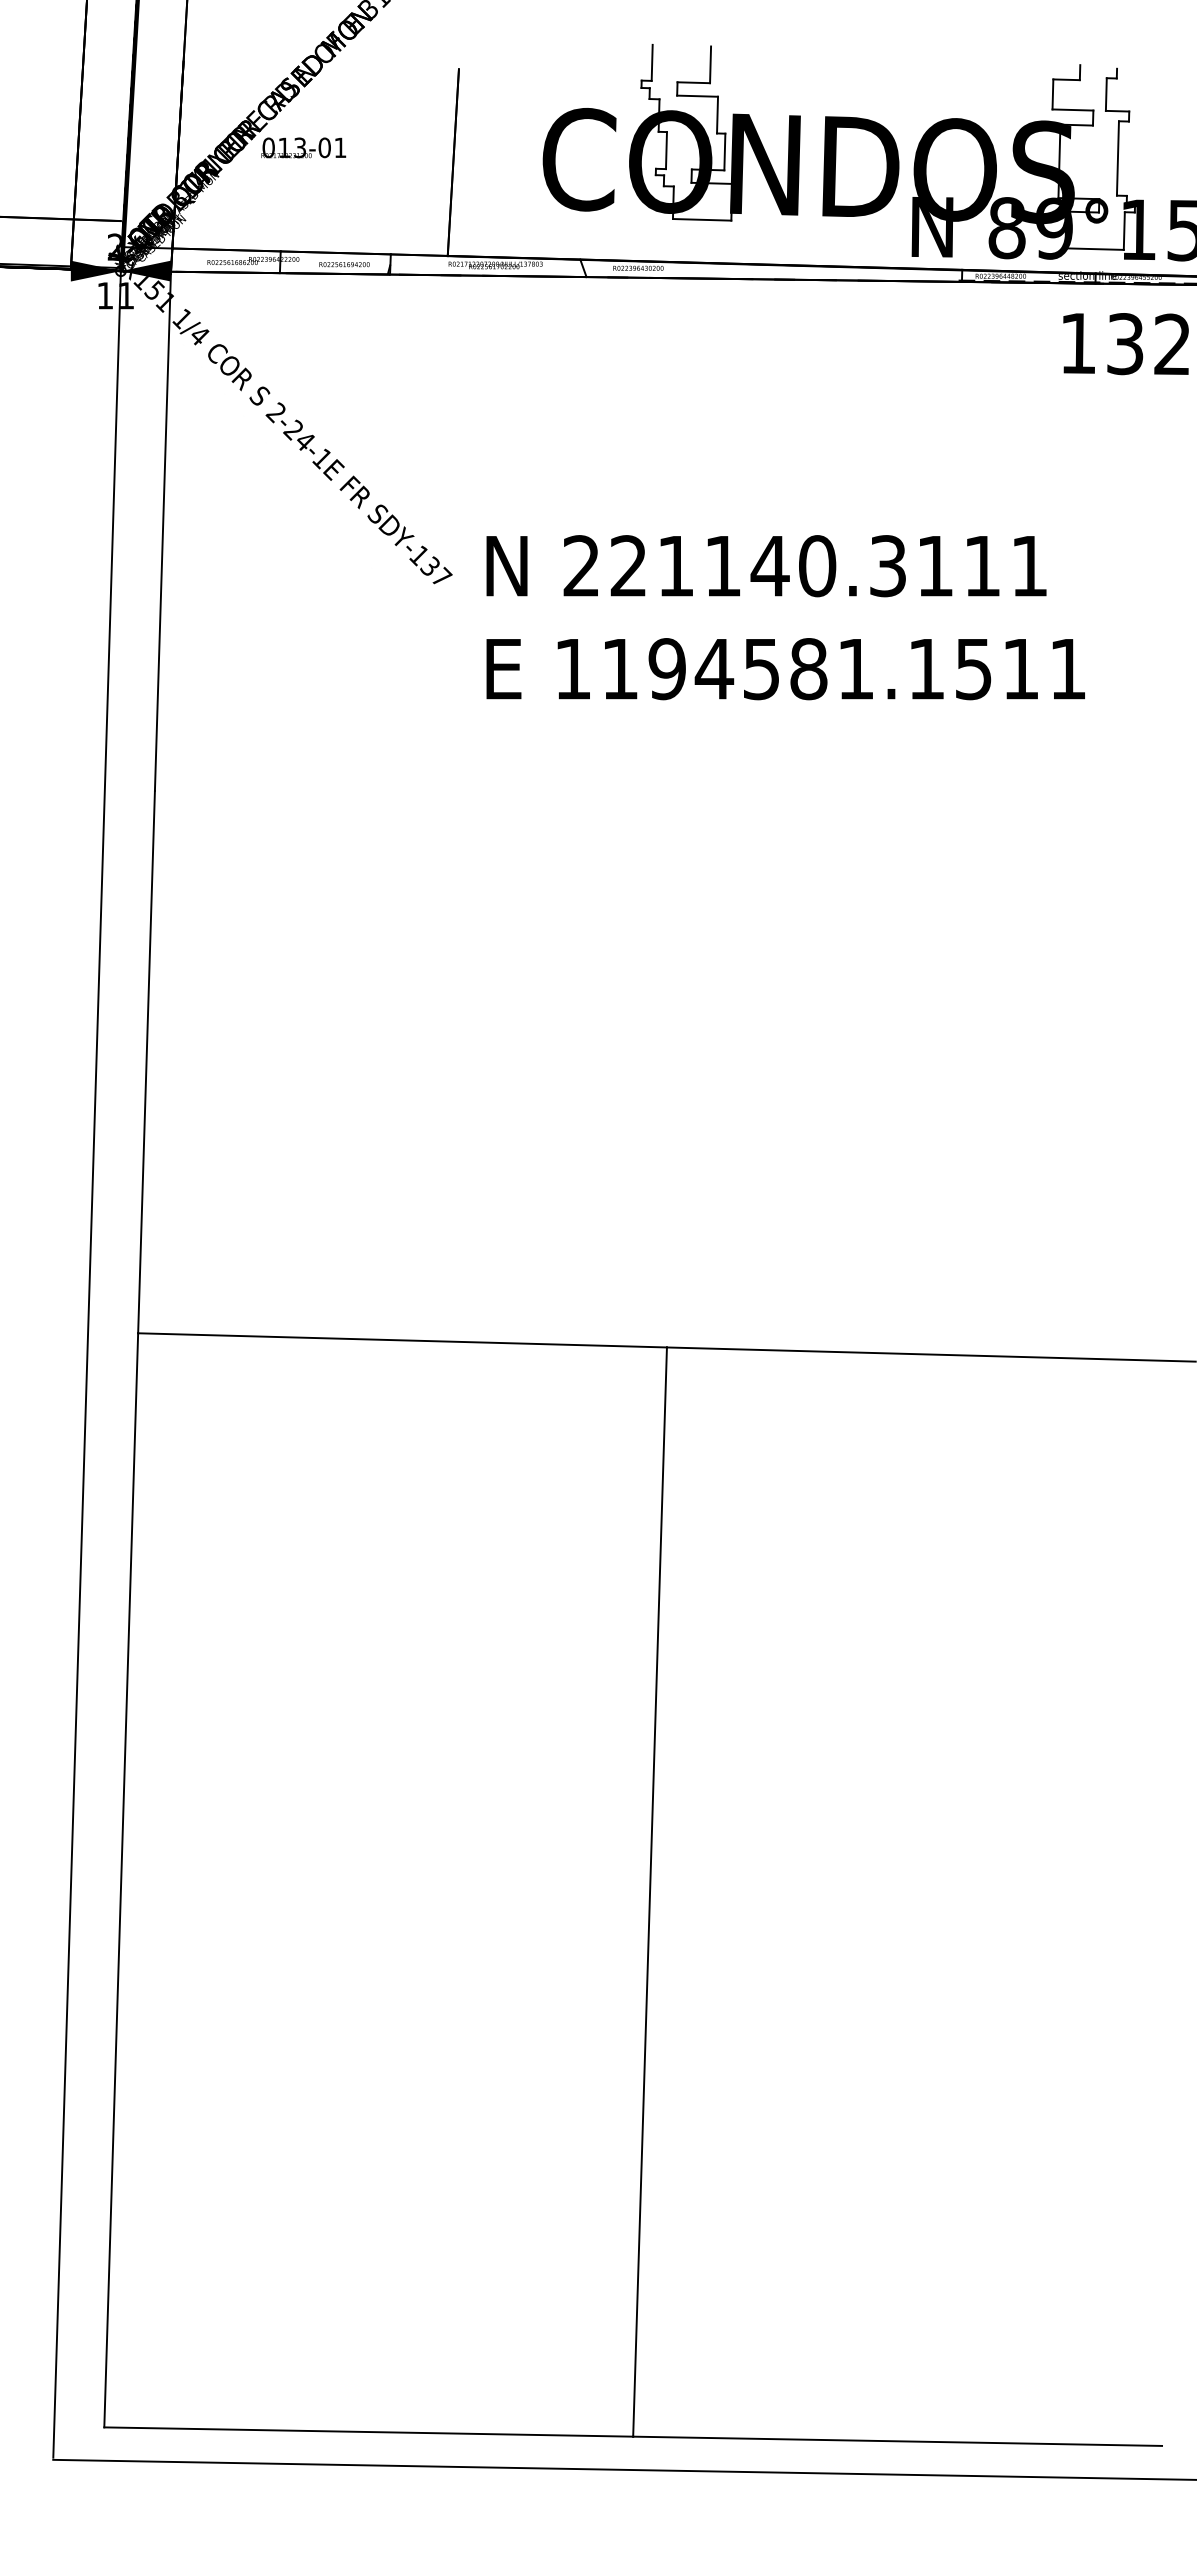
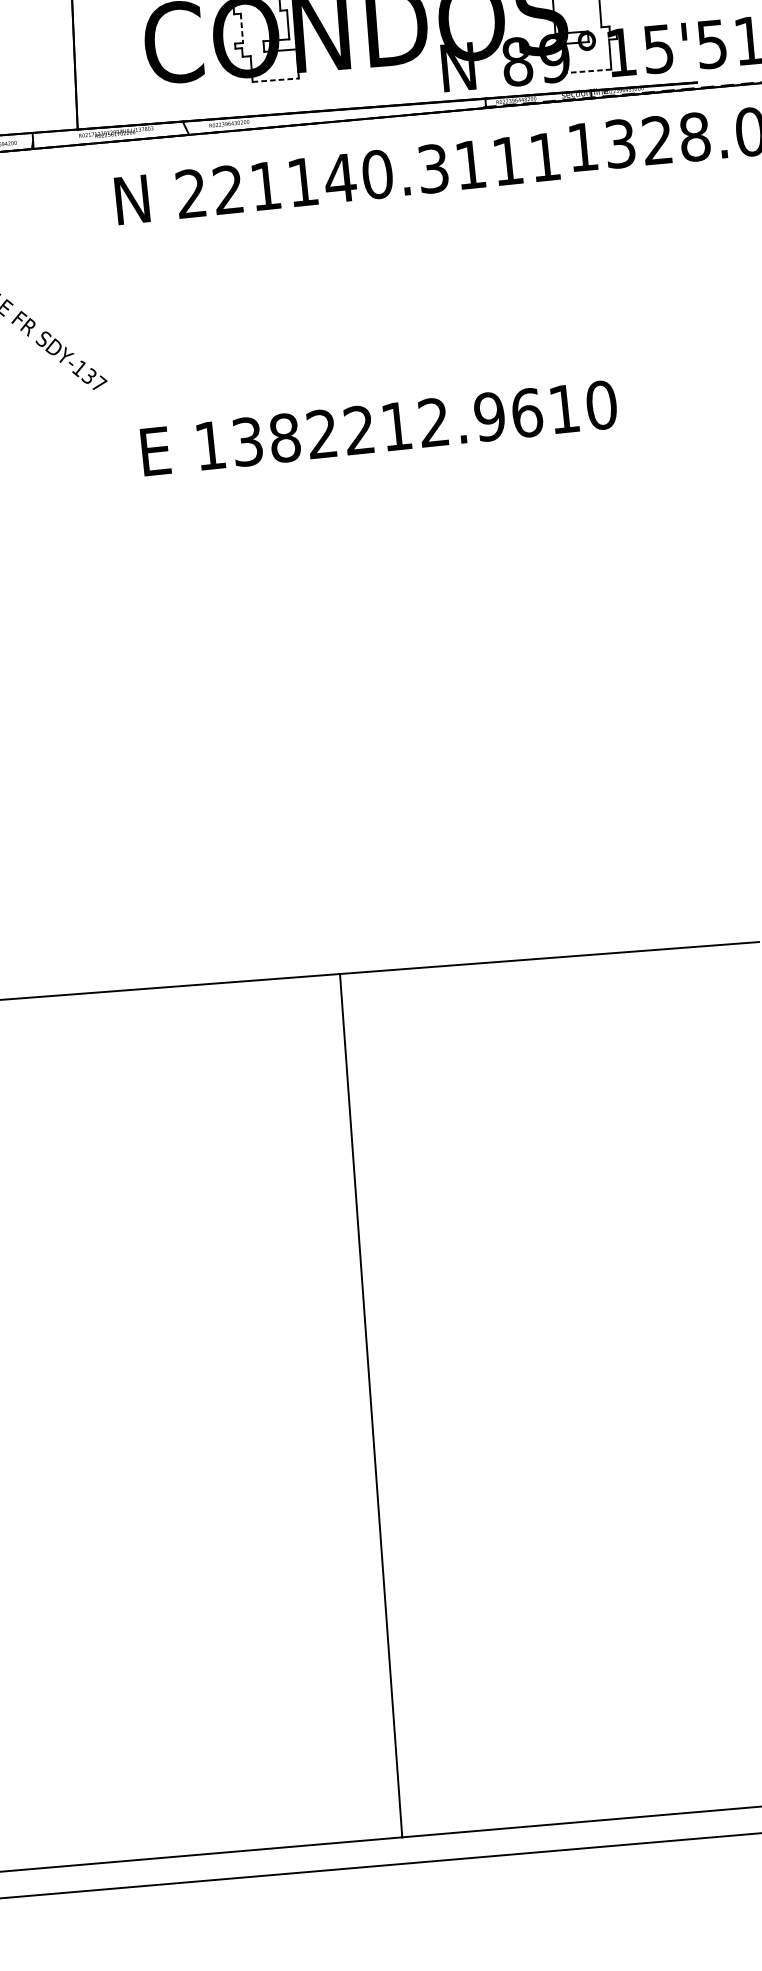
line: (666, 150) -> (241, 28), solid -> dashed
line: (702, 219) -> (276, 79), solid -> dashed
line: (1094, 249) -> (588, 71), solid -> dashed
text: (766, 566) -> (337, 178), moved
text: (844, 669) -> (424, 423), 1194581.1511 -> 1382212.9610

